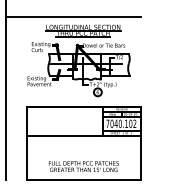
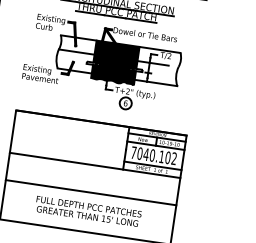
fill: (86, 66) -> (114, 62), added
line: (83, 154) -> (90, 193), added

